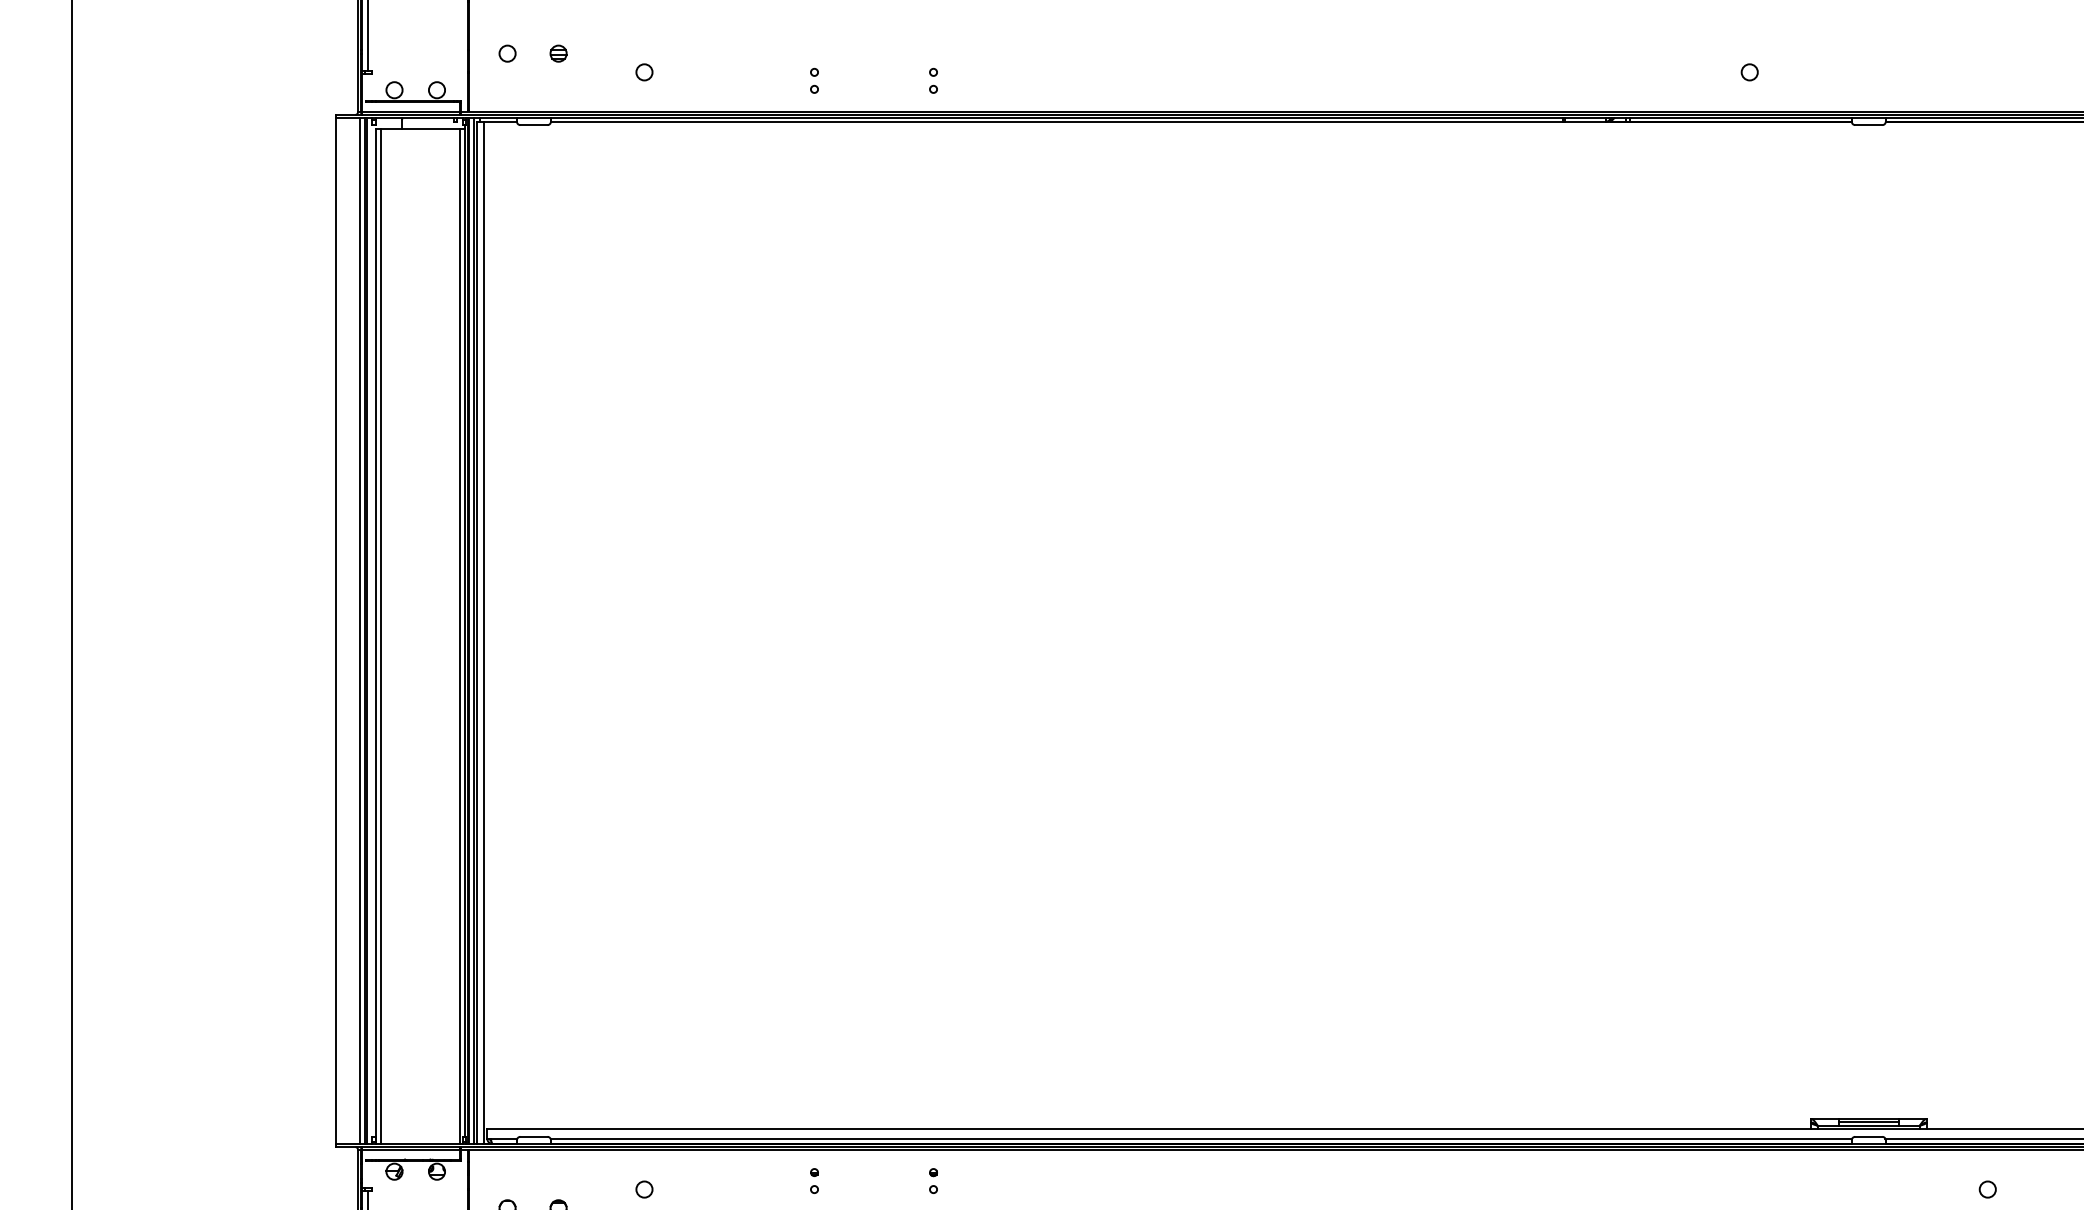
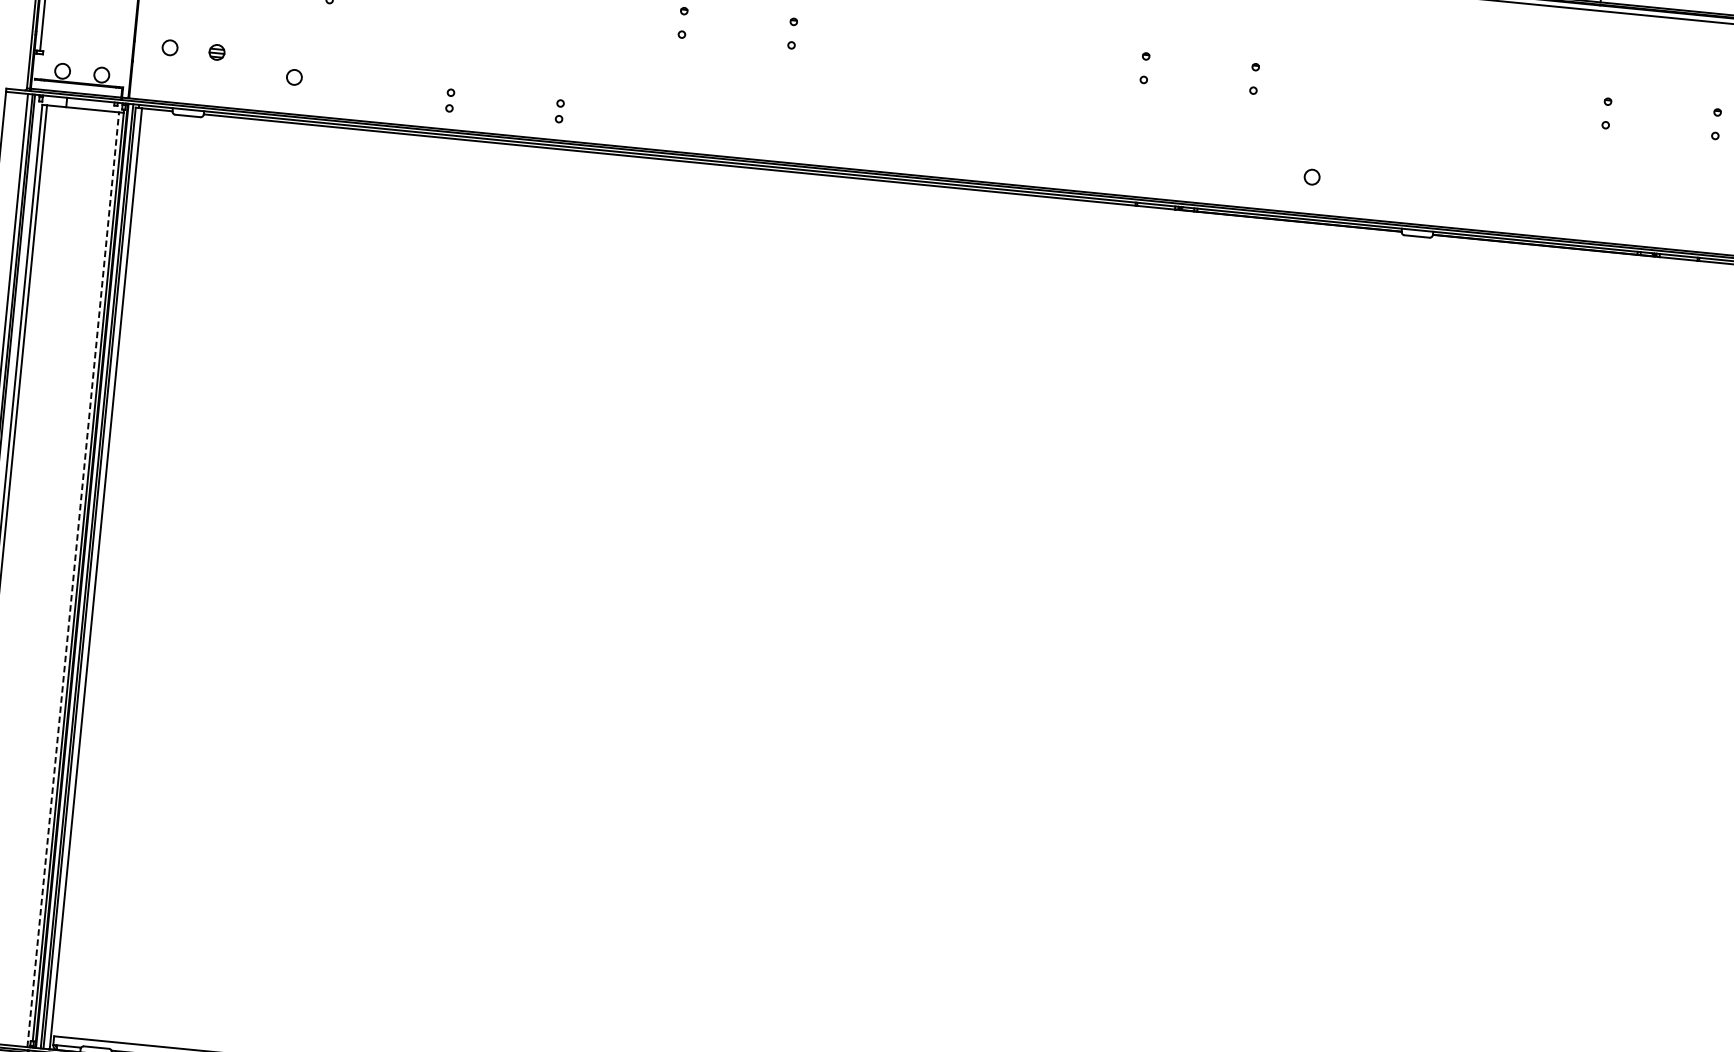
line: (459, 636) -> (73, 580), solid -> dashed

